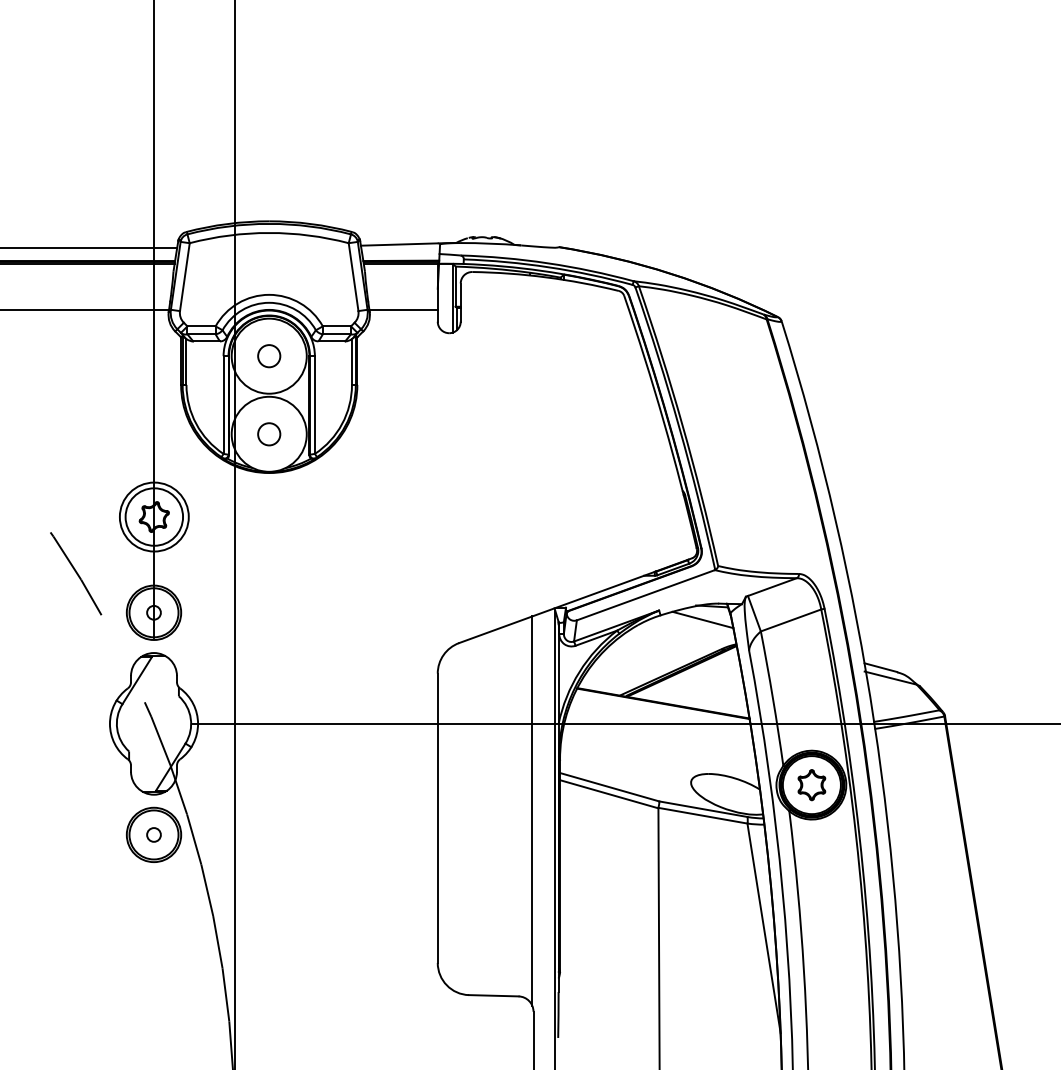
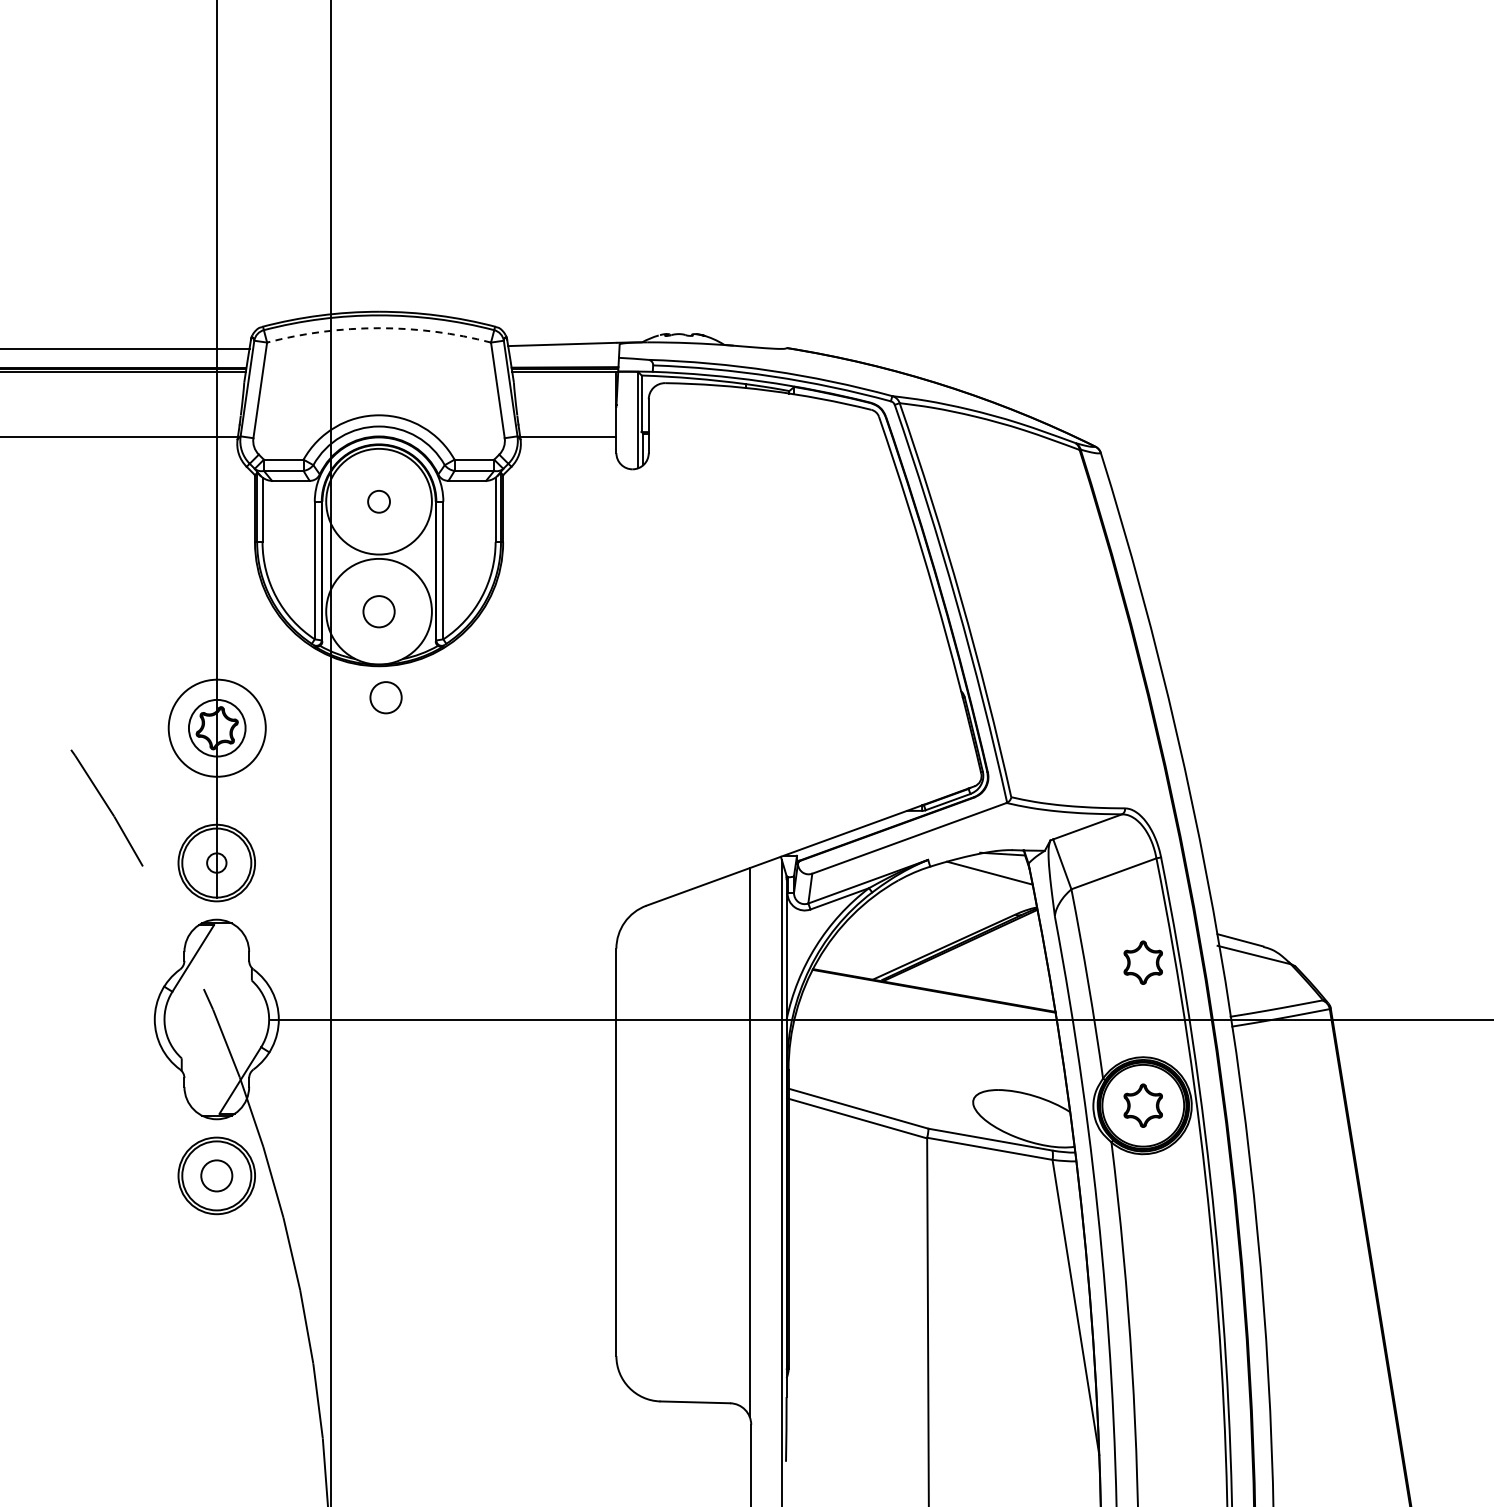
arc: (269, 233) -> (379, 328), solid -> dashed
circle: (268, 356) -> (378, 501), size x0.7
circle: (273, 495) -> (385, 697), added
circle: (153, 516) -> (216, 727), size x0.7
part: (811, 683) -> (1142, 962), added
circle: (153, 834) -> (216, 1175), size x1.6

